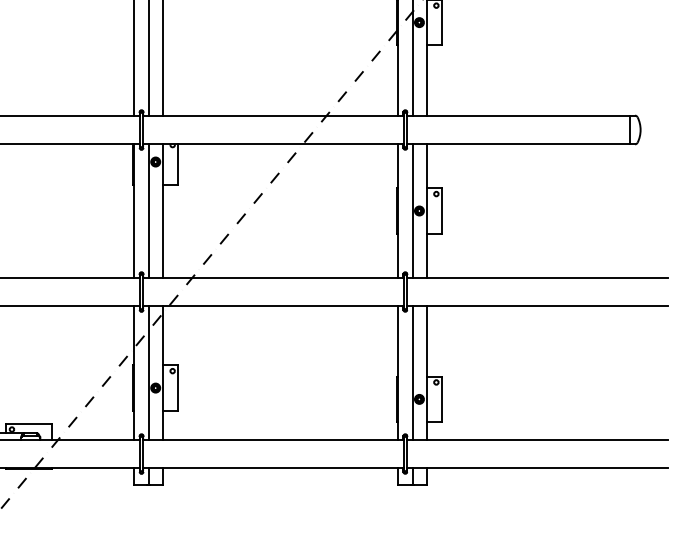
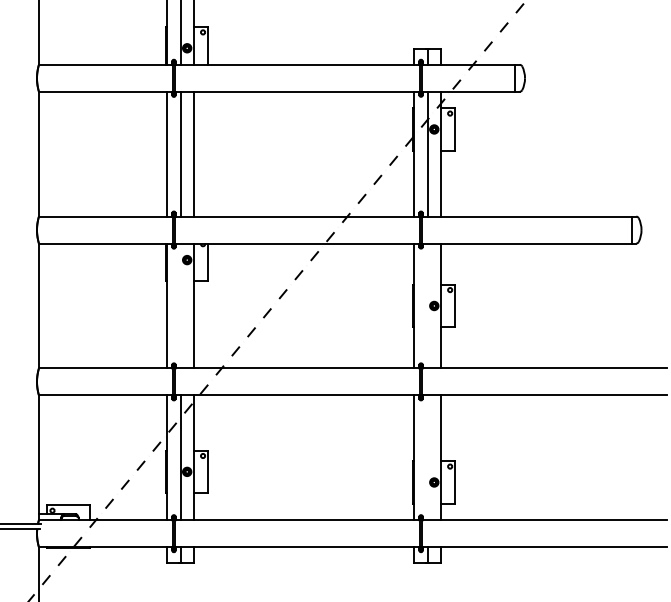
line: (149, 210) -> (181, 305), removed
line: (413, 210) -> (428, 305), removed
line: (413, 372) -> (428, 457), removed

